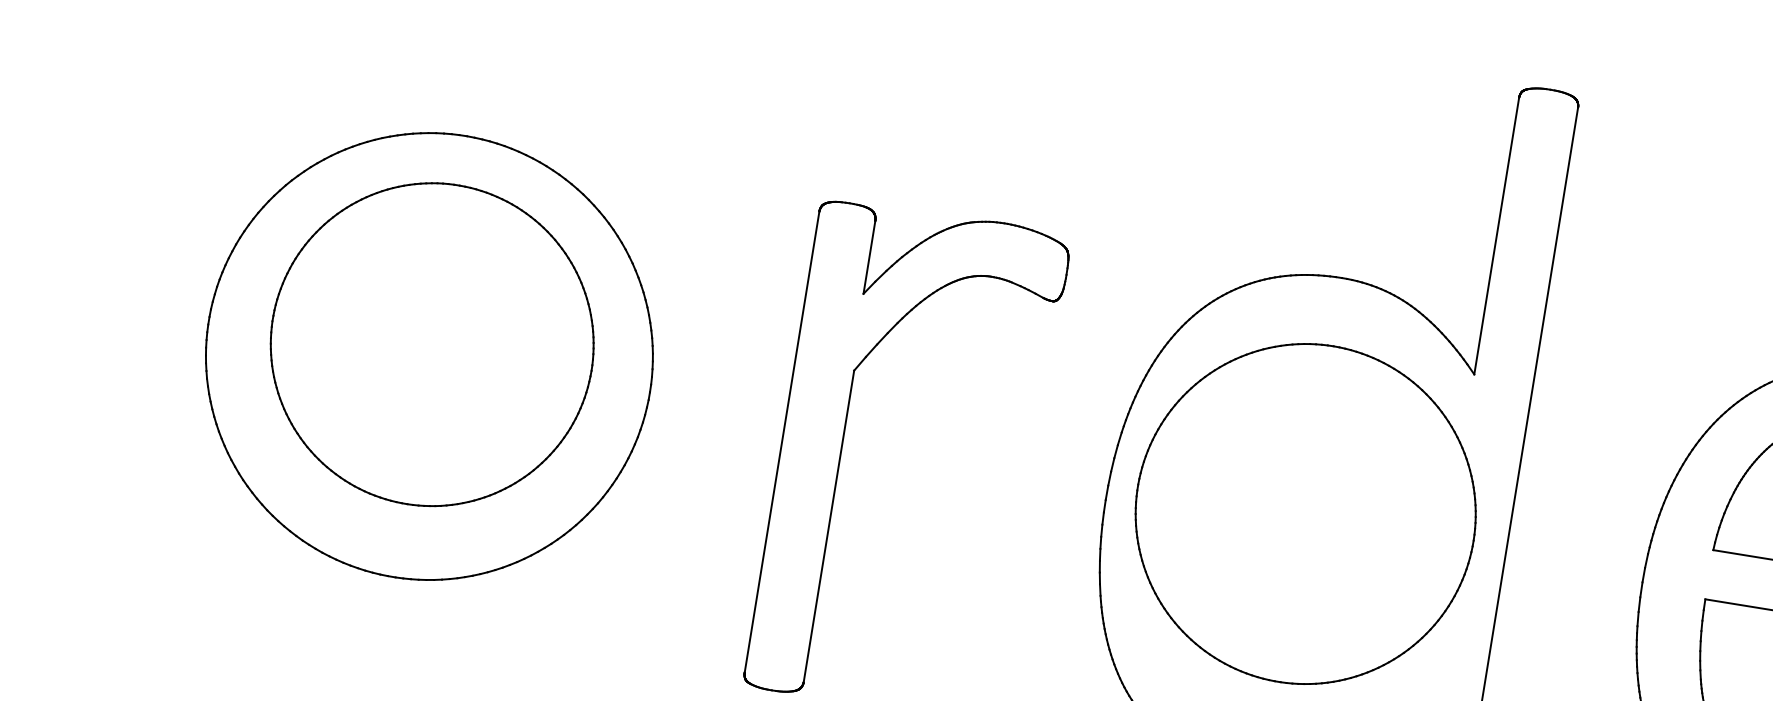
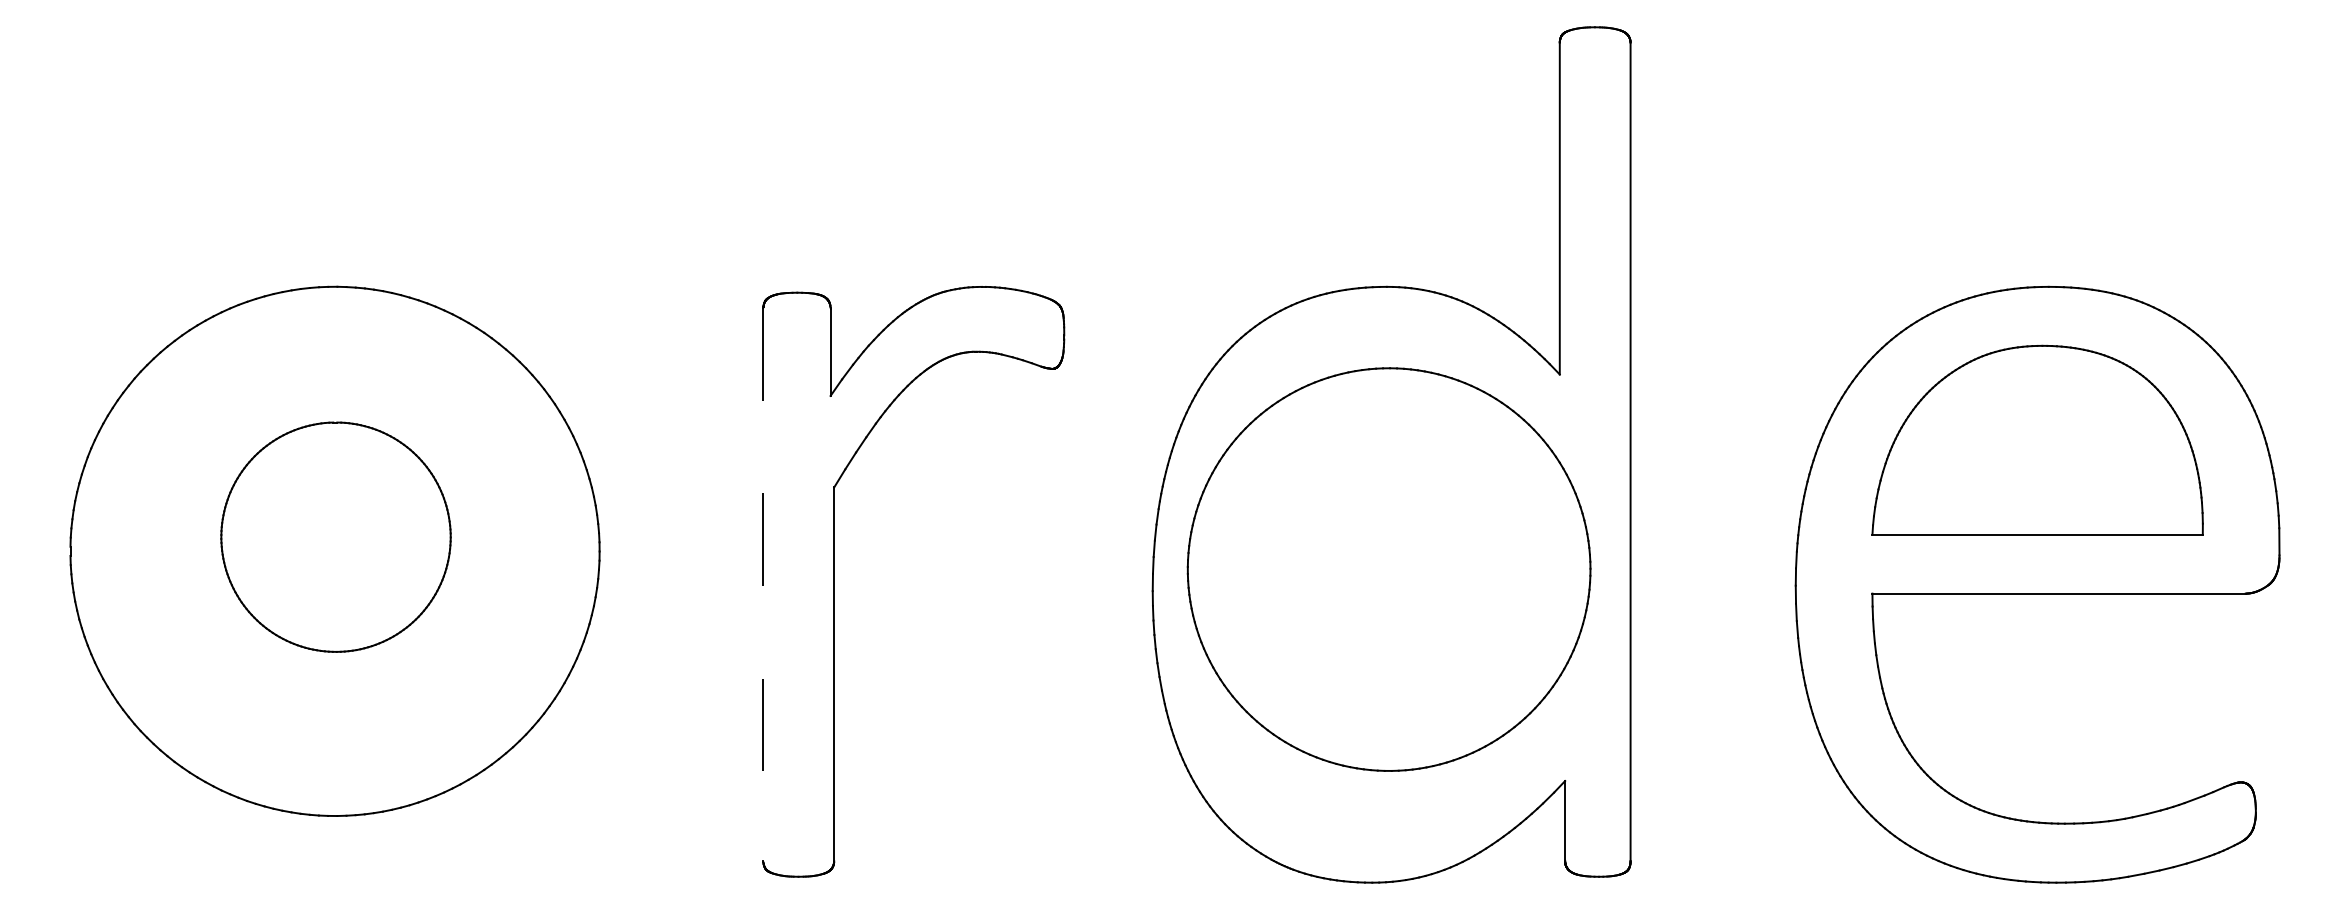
part: (431, 345) -> (335, 537), size x0.6
line: (782, 442) -> (763, 585), solid -> dashed

